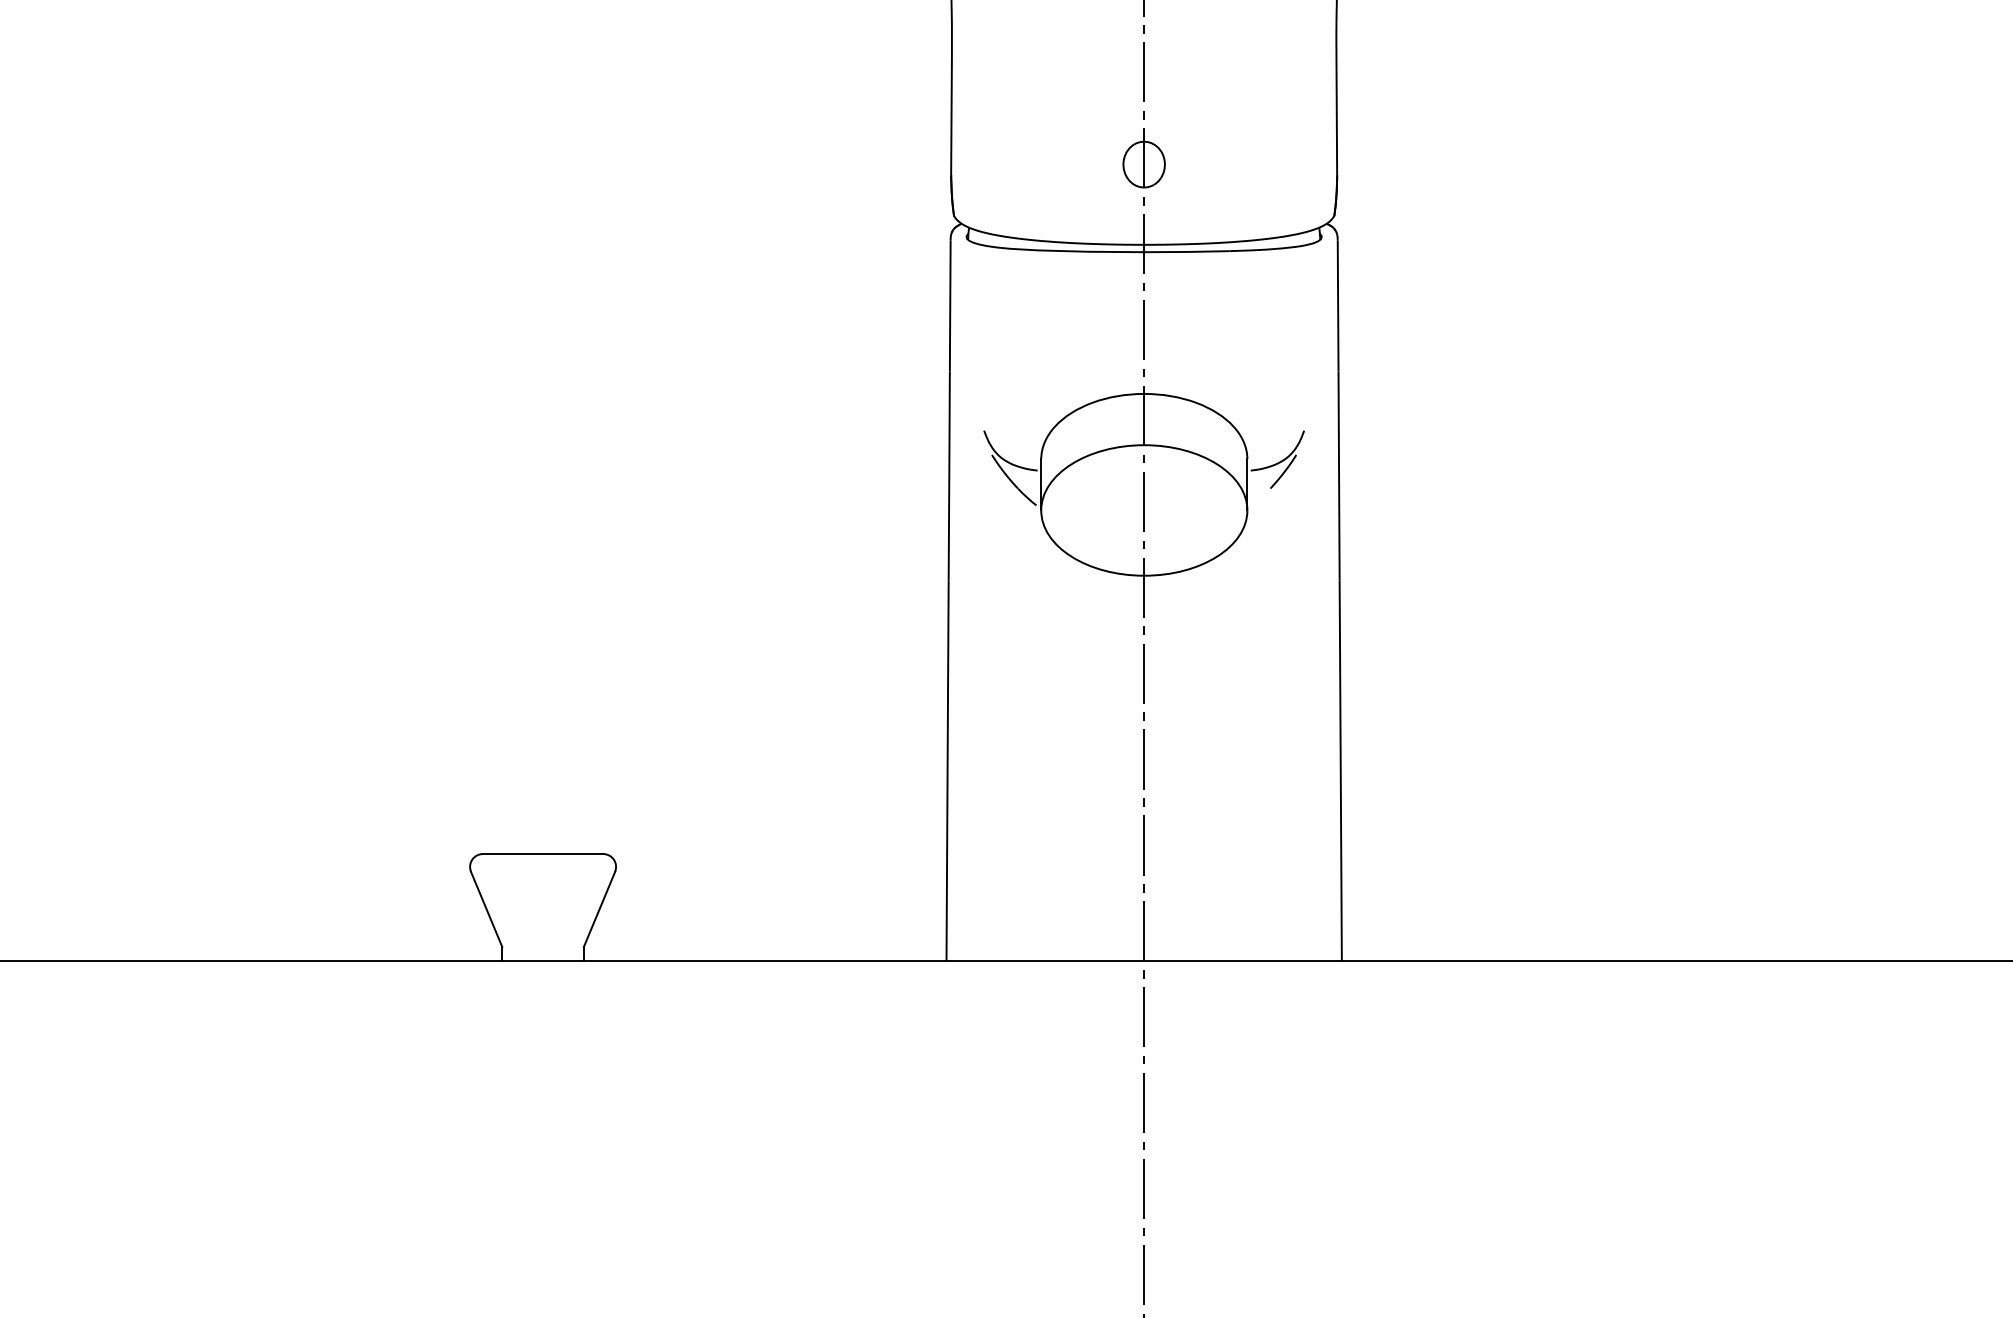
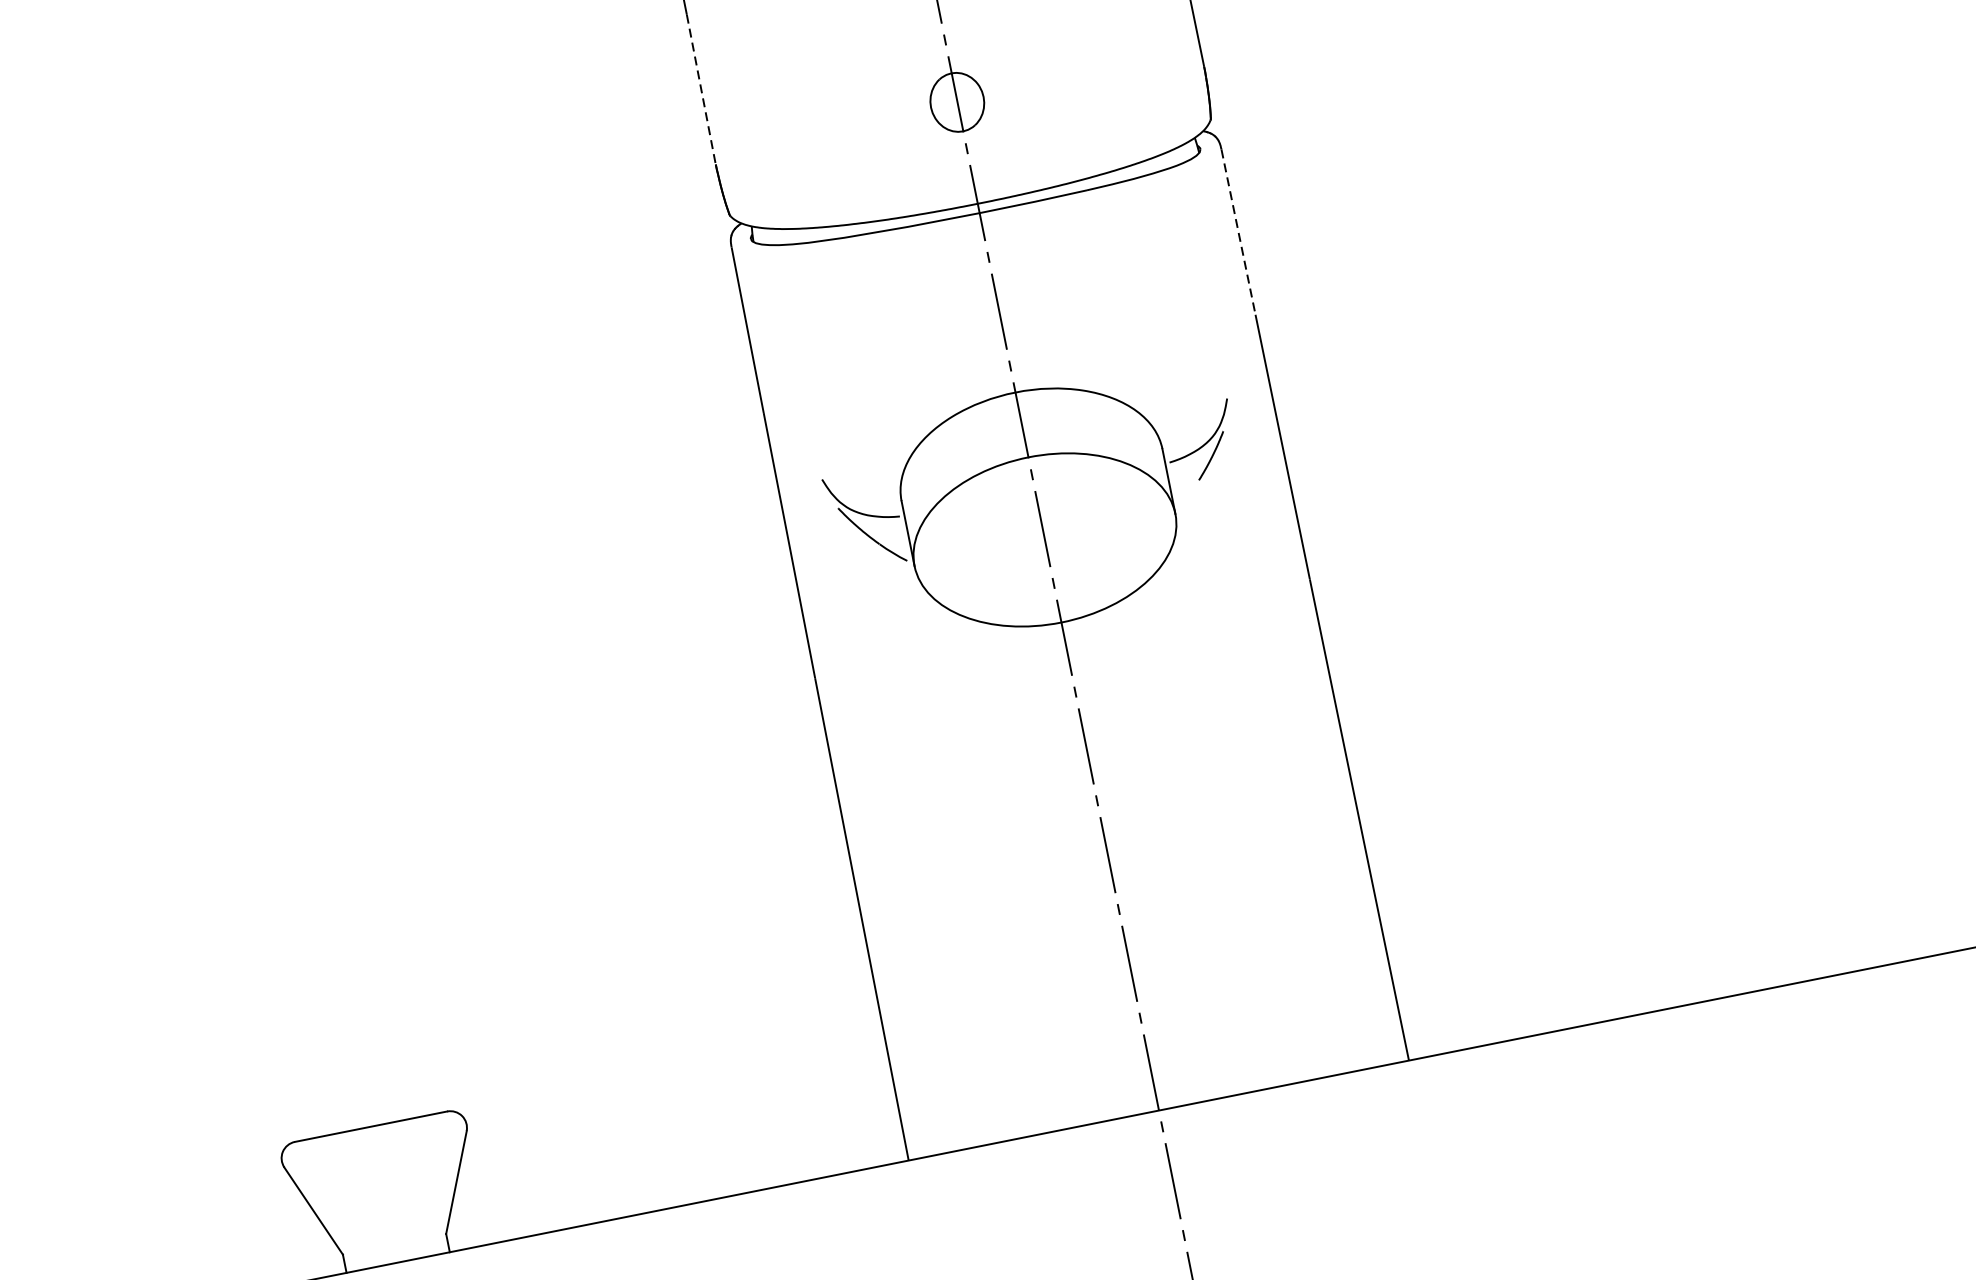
line: (951, 116) -> (701, 90), solid -> dashed
line: (1338, 306) -> (1239, 232), solid -> dashed

